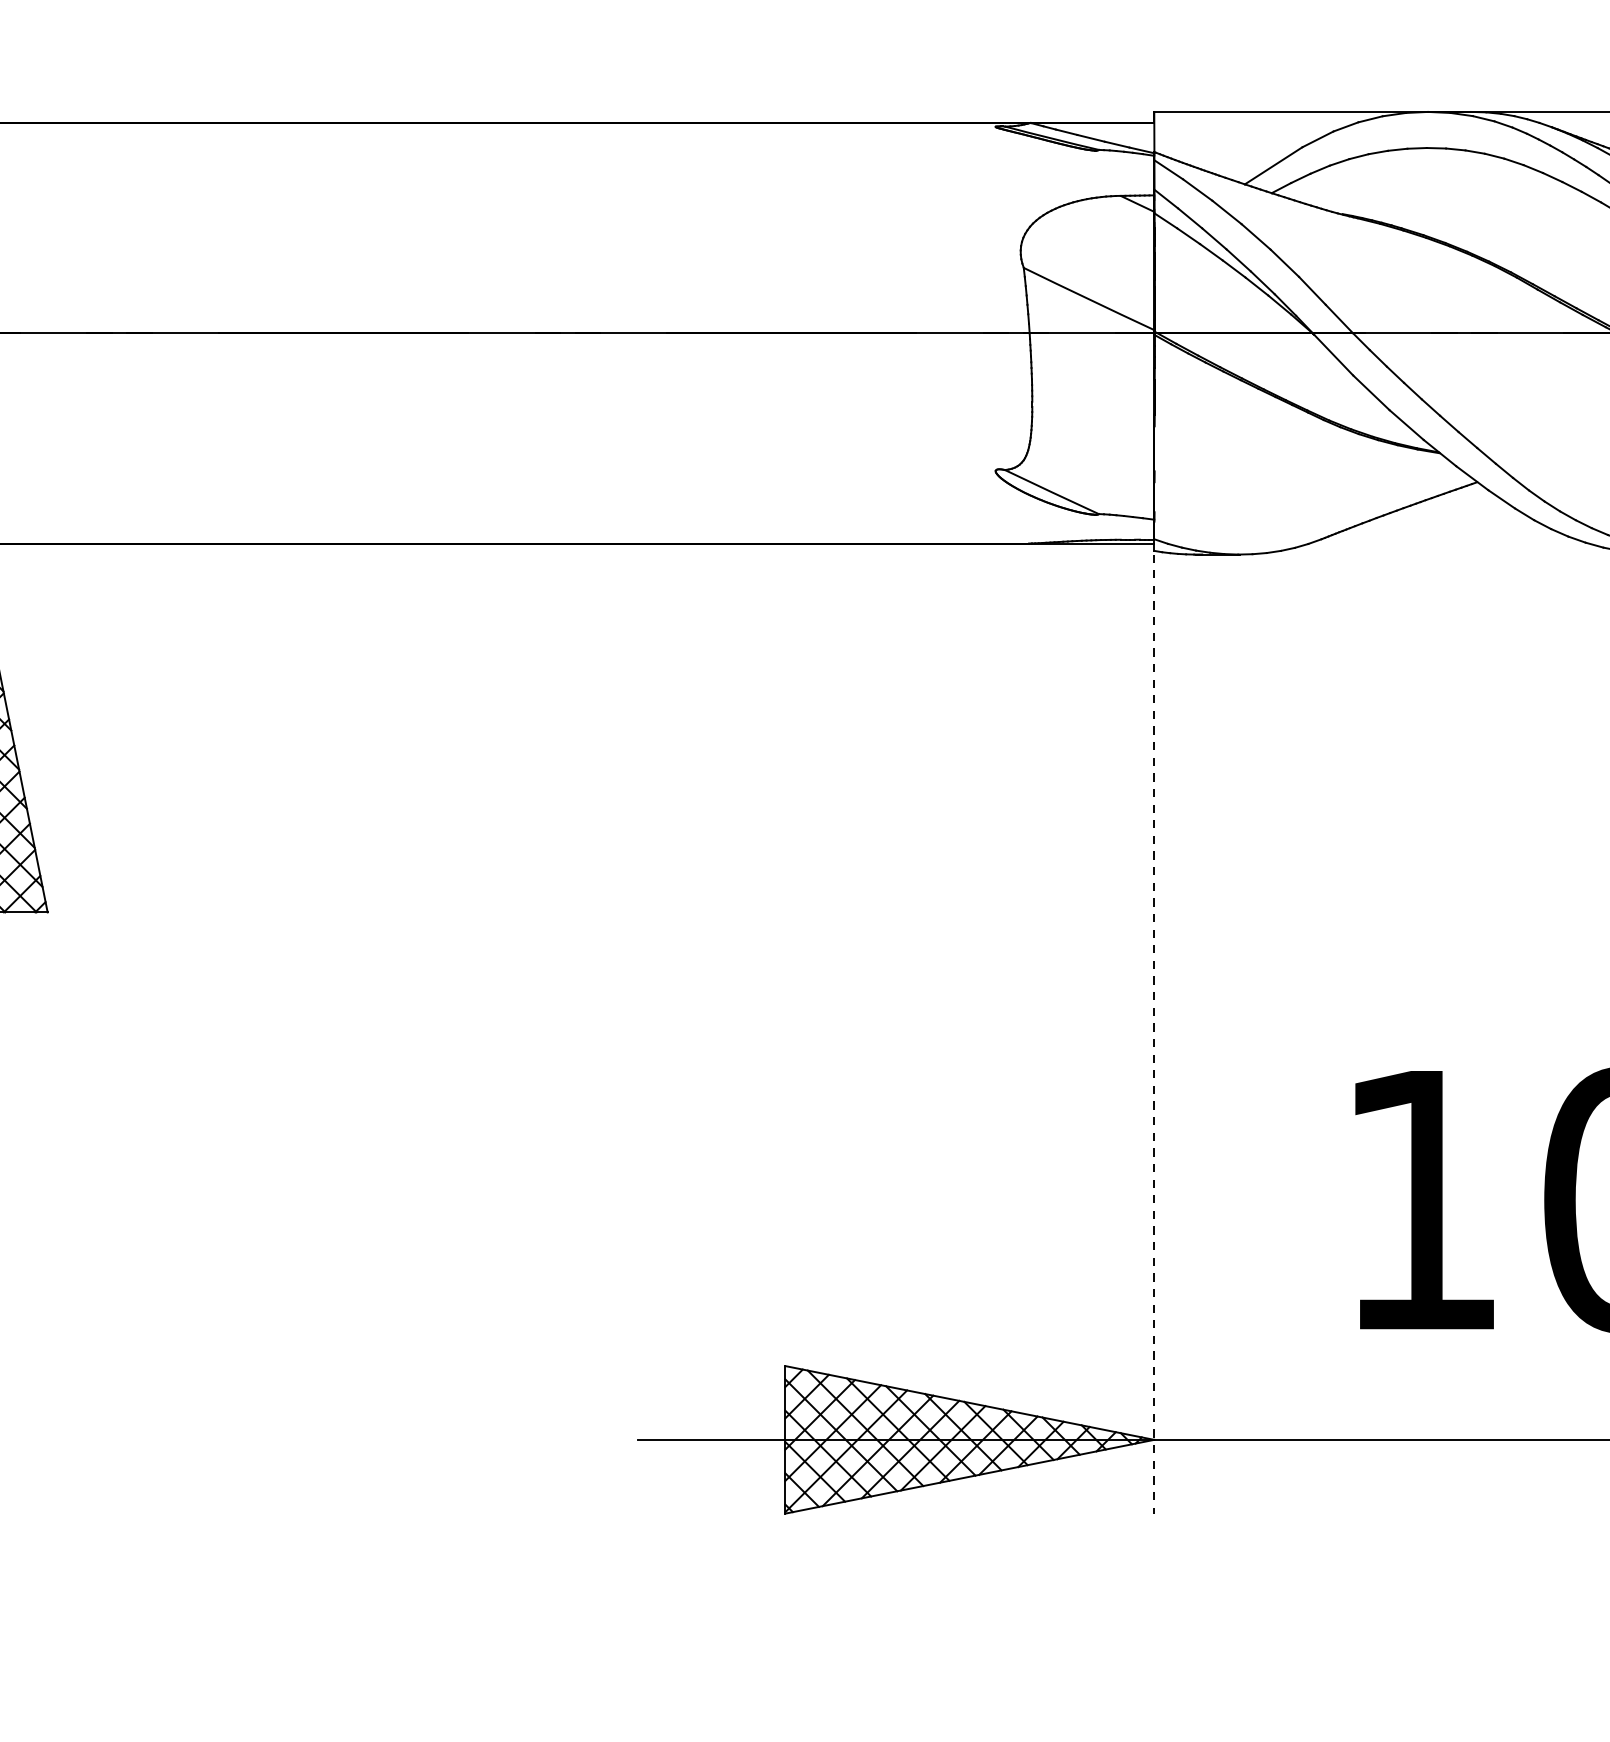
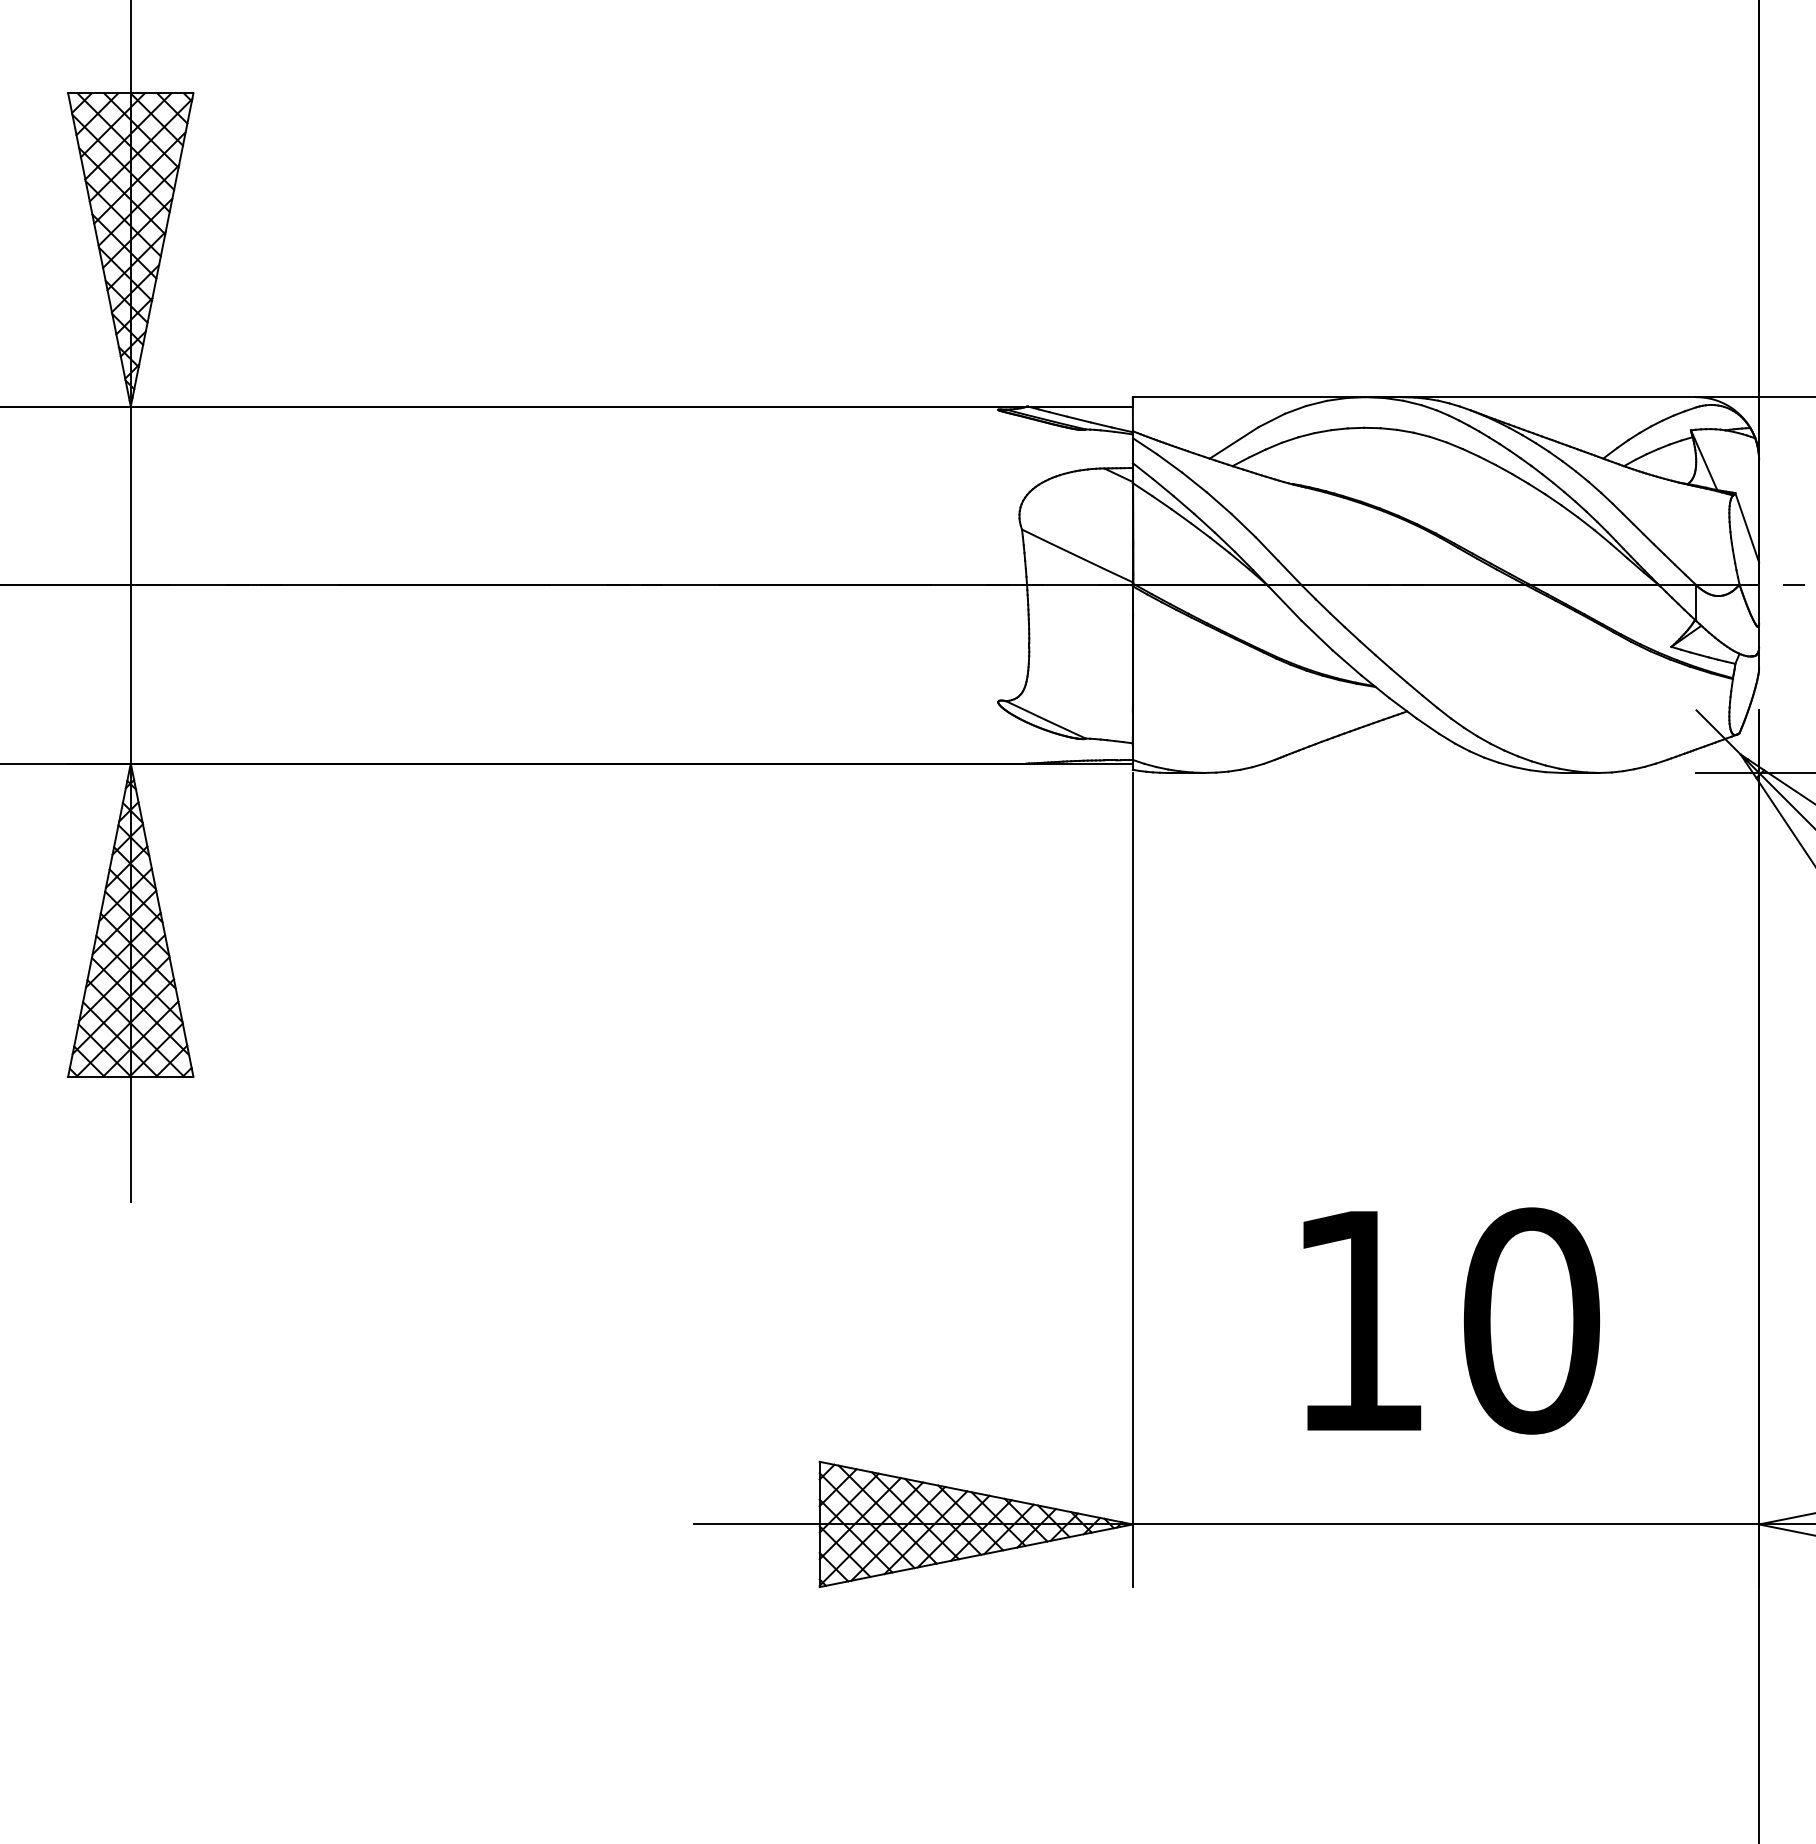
line: (1153, 1034) -> (1132, 1180), dashed -> solid

